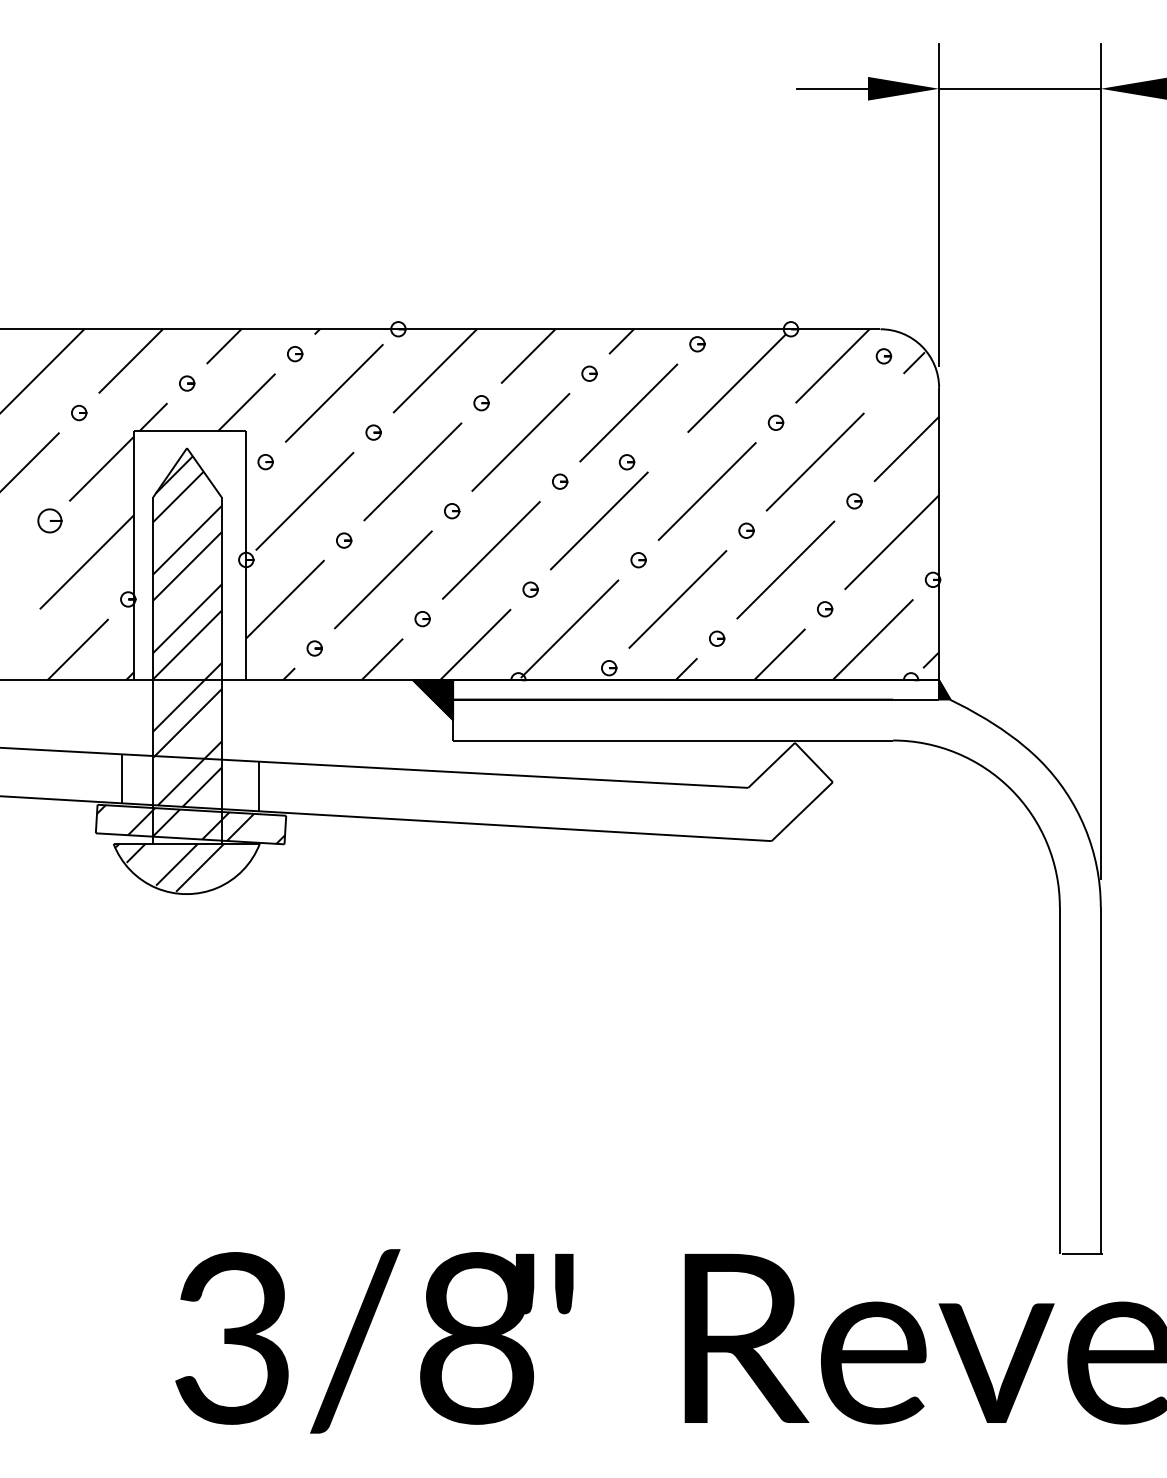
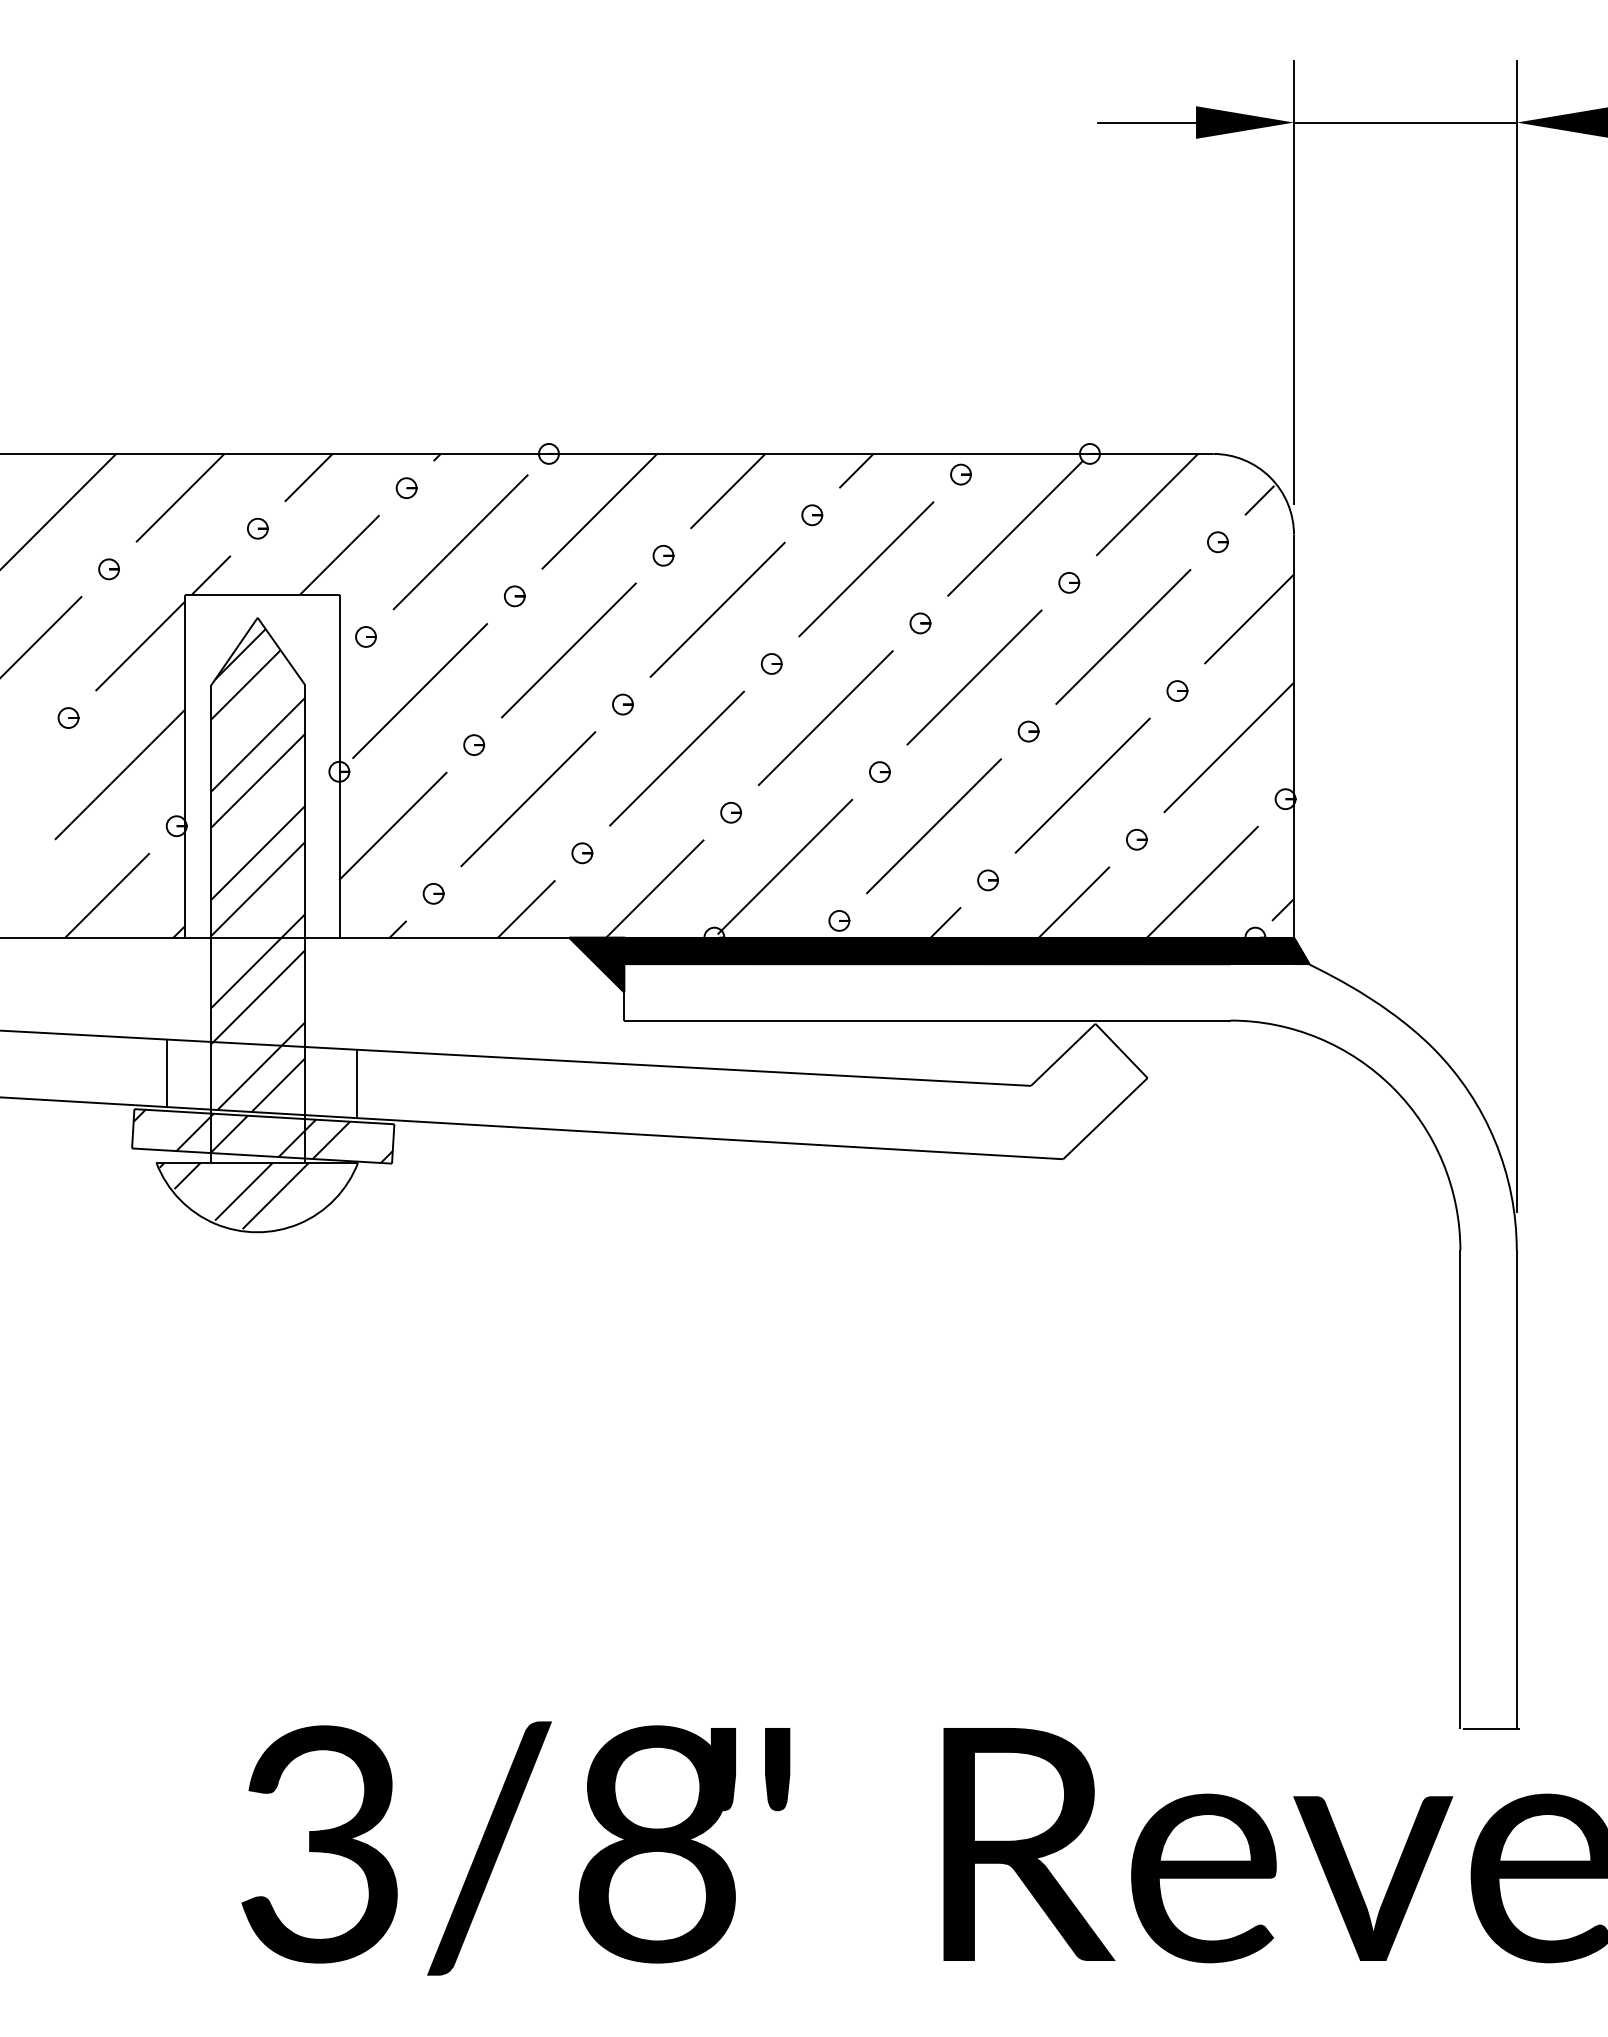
part: (883, 356) -> (1217, 542), moved
part: (626, 462) -> (919, 623), moved
part: (49, 520) -> (68, 717), size x0.62
fill: (696, 699) -> (959, 964), added

